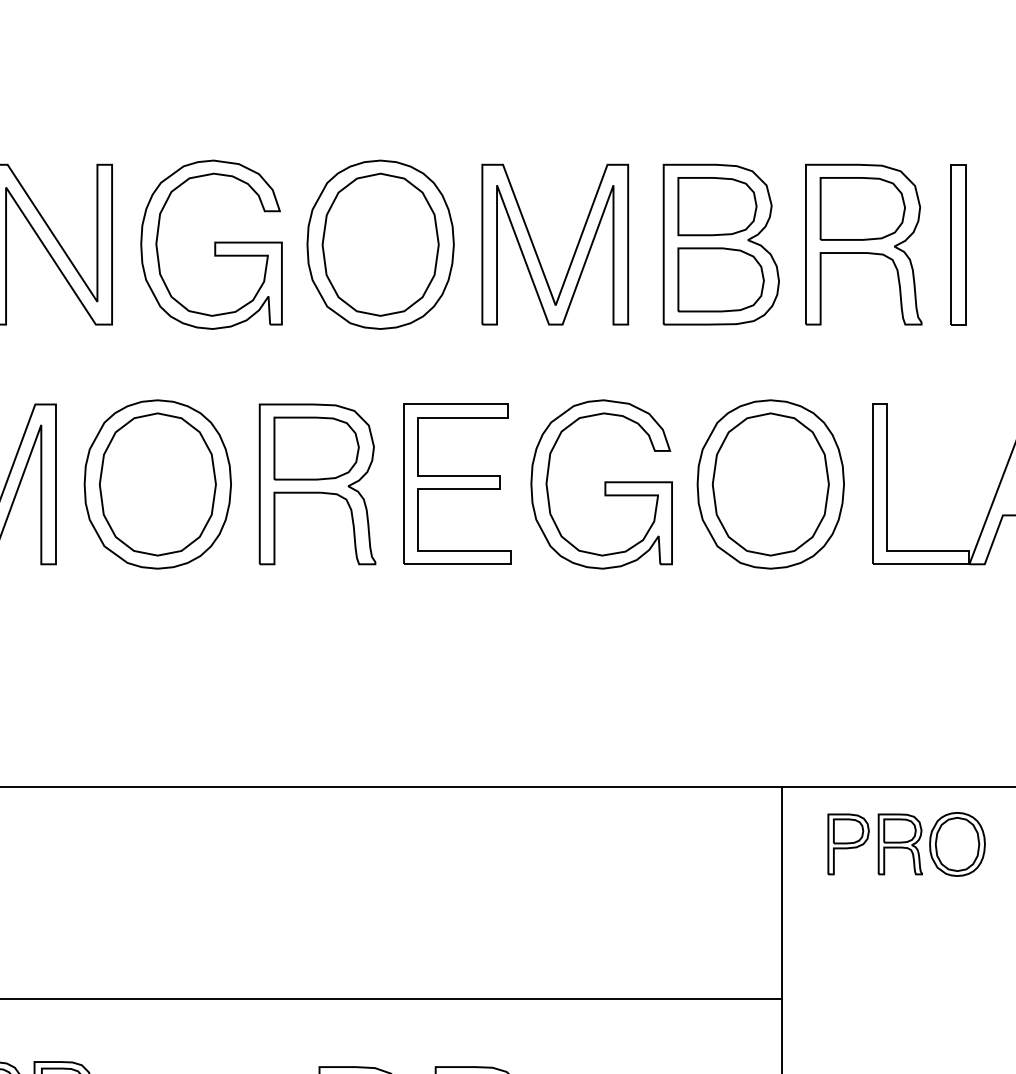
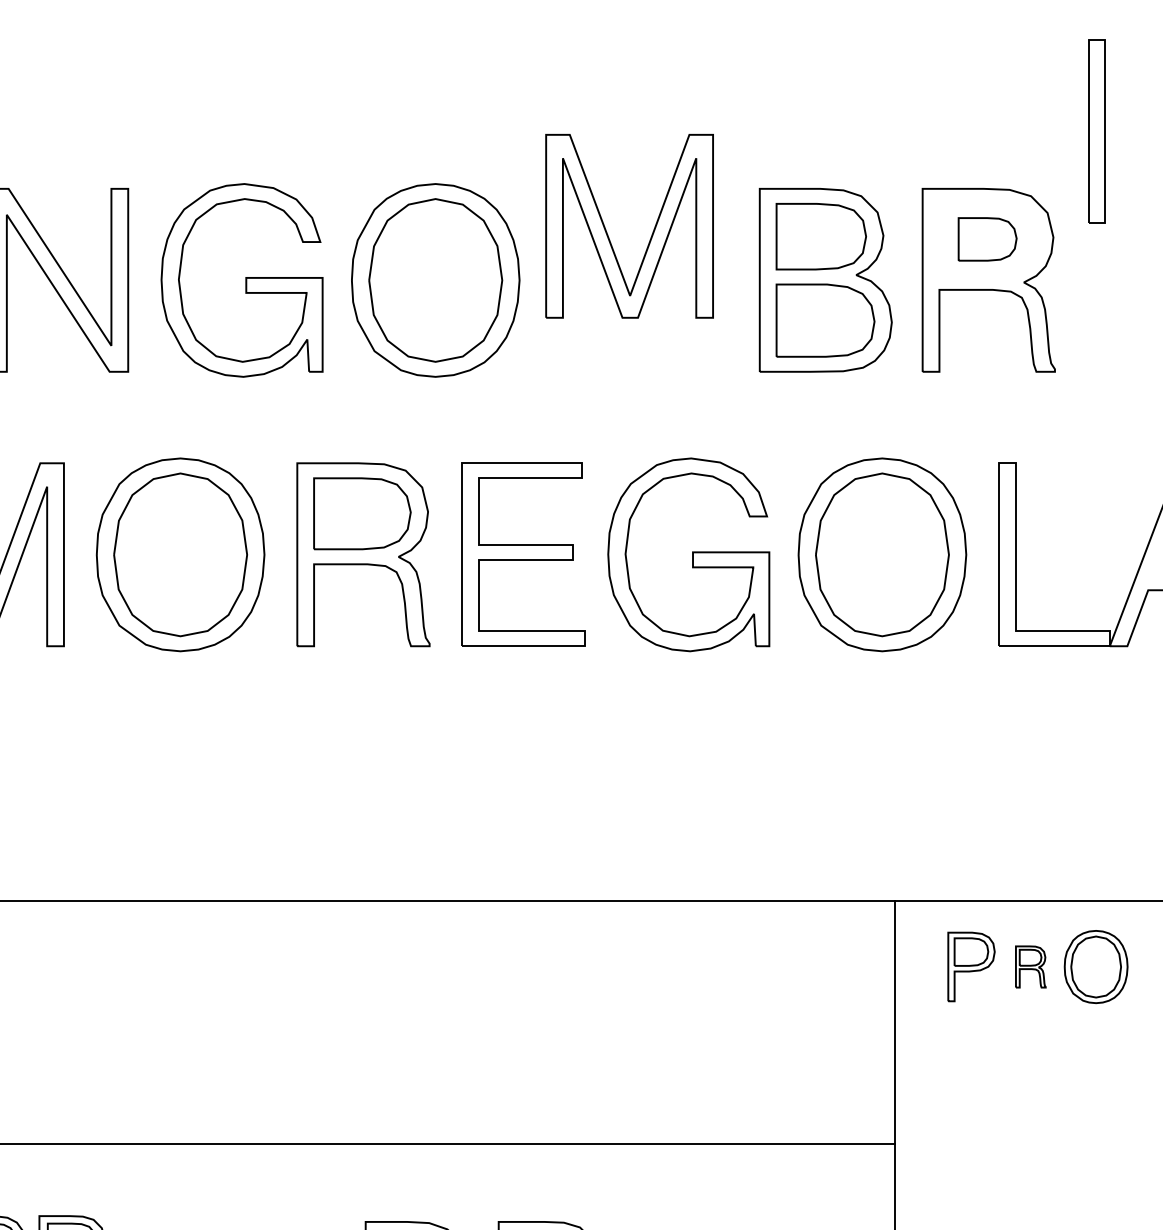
part: (862, 209) -> (987, 239), size x0.6
part: (957, 244) -> (1096, 131), moved
part: (536, 251) -> (608, 234), moved
part: (900, 844) -> (1030, 966), size x0.6

